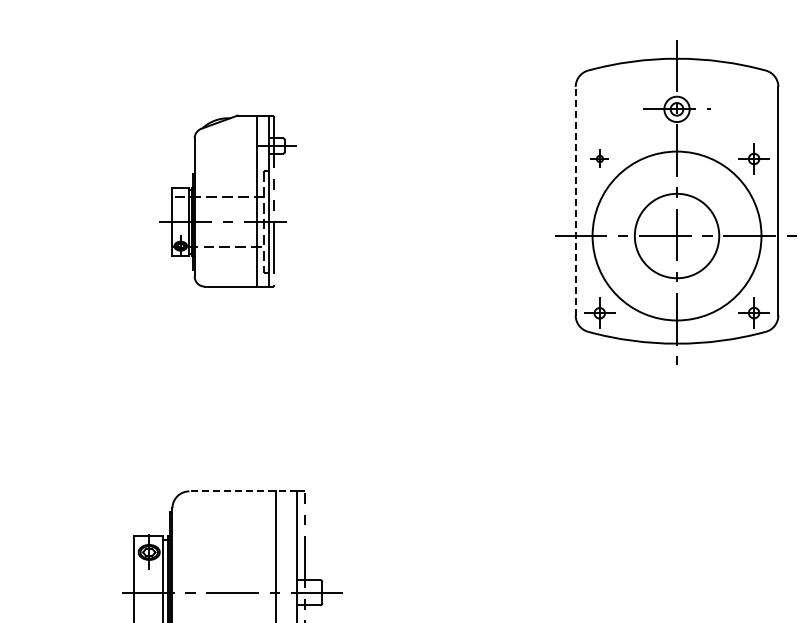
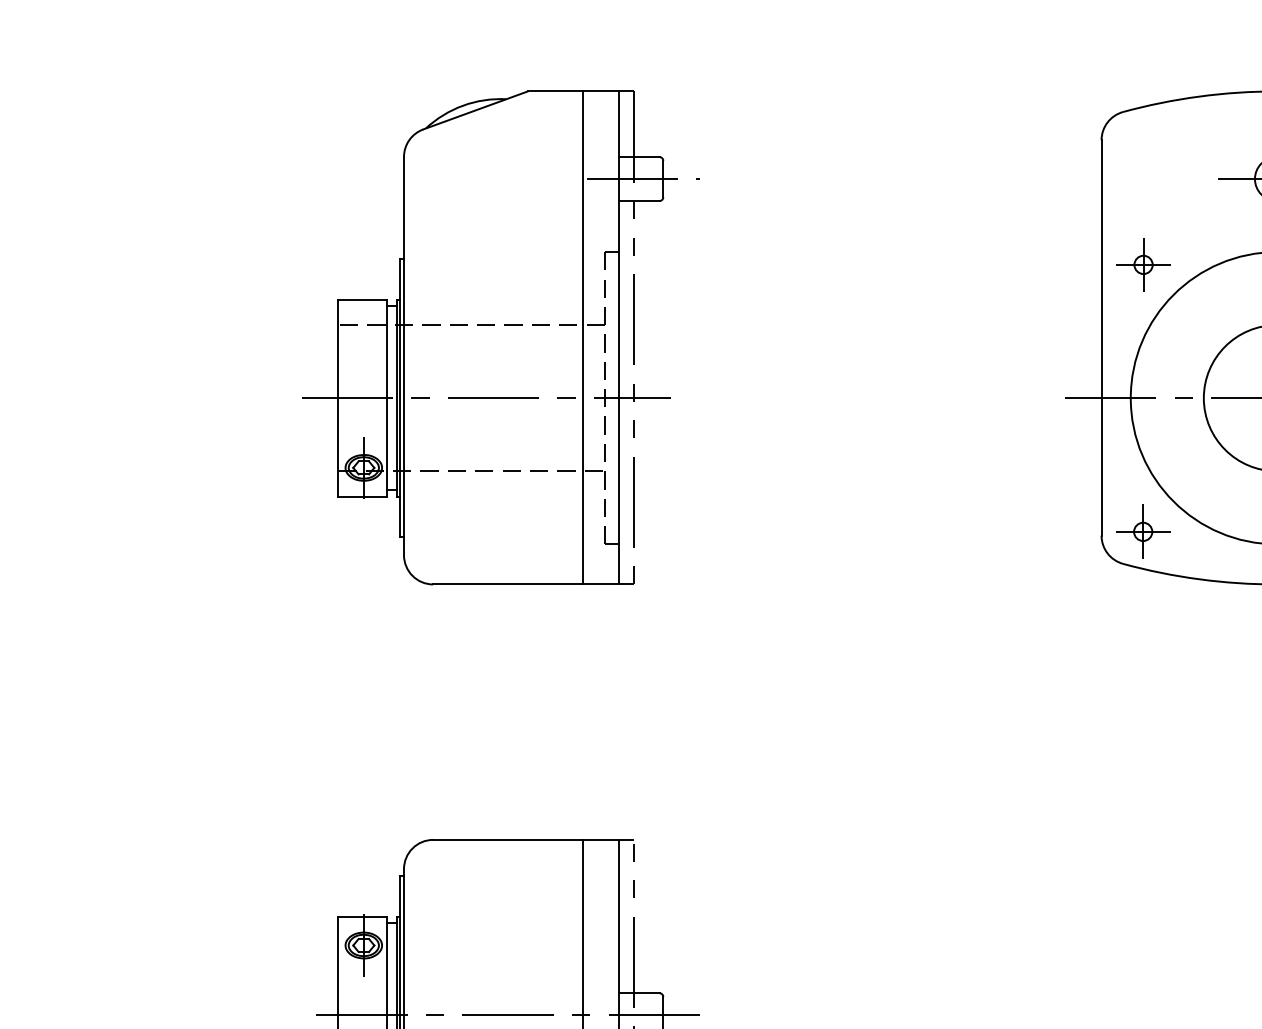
part: (599, 158) -> (1142, 264), size x1.67
part: (227, 200) -> (499, 336), size x1.67
line: (575, 200) -> (1101, 336), dashed -> solid
line: (243, 491) -> (526, 840), dashed -> solid

